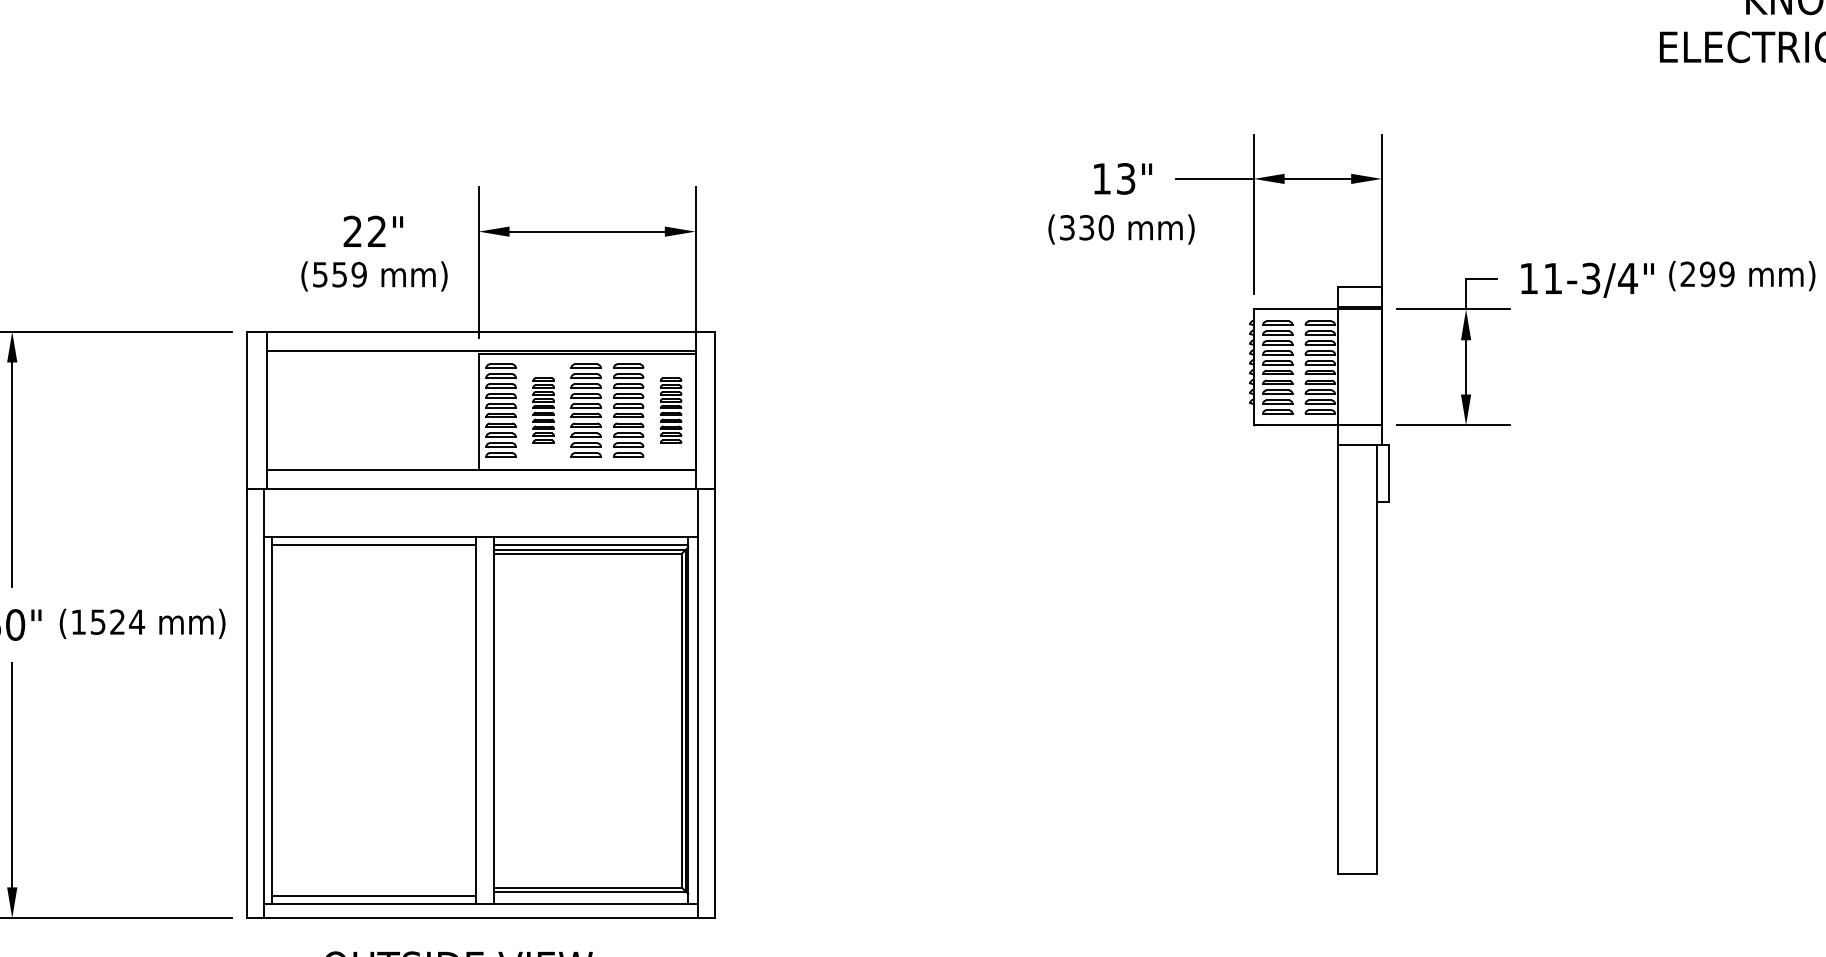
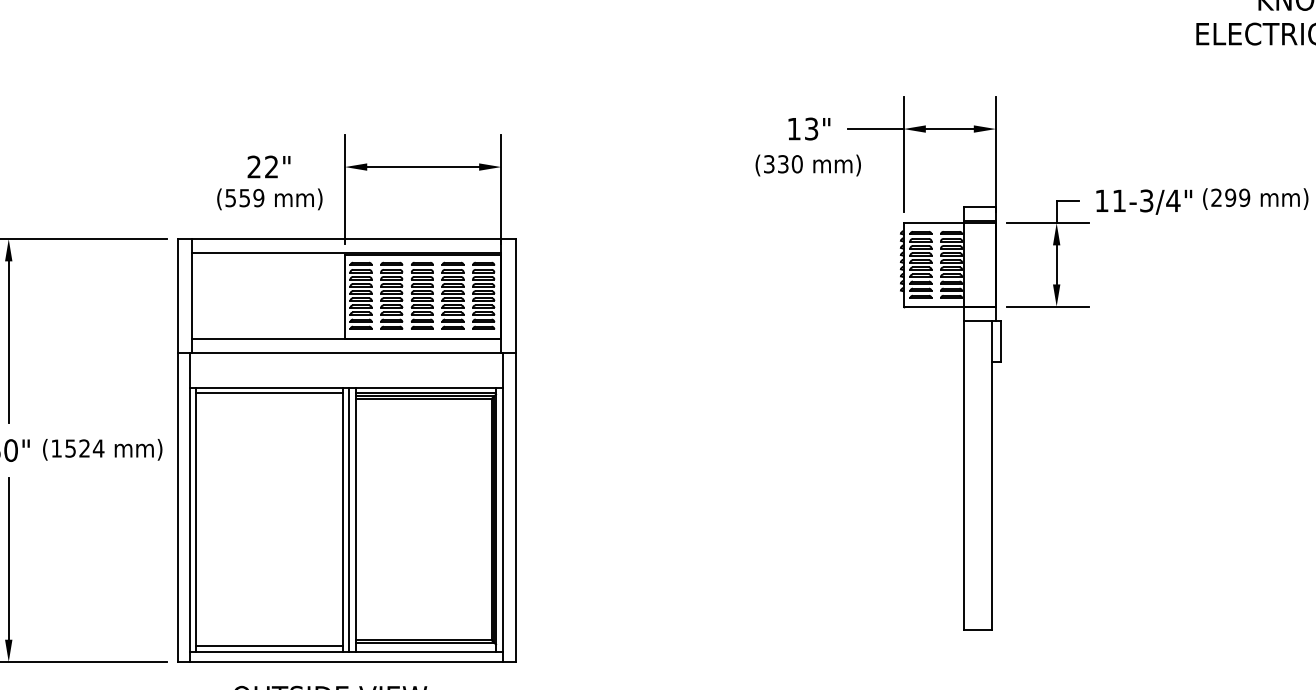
part: (543, 410) -> (391, 295), size x1.43
part: (670, 410) -> (483, 295), size x1.43
line: (483, 720) -> (348, 519), added

